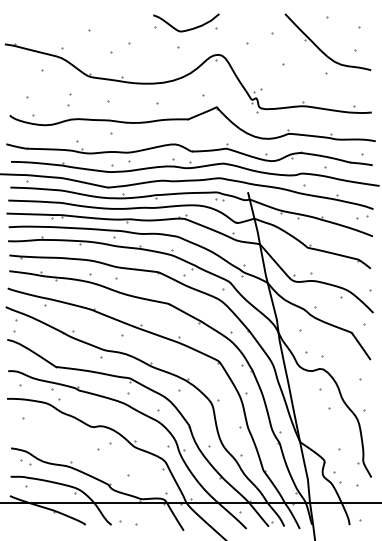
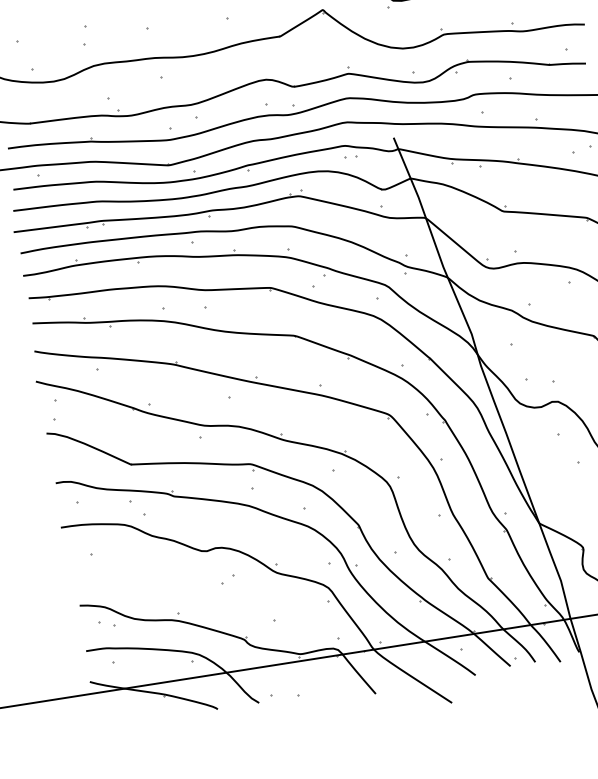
part: (104, 446) -> (228, 579), size x0.62

